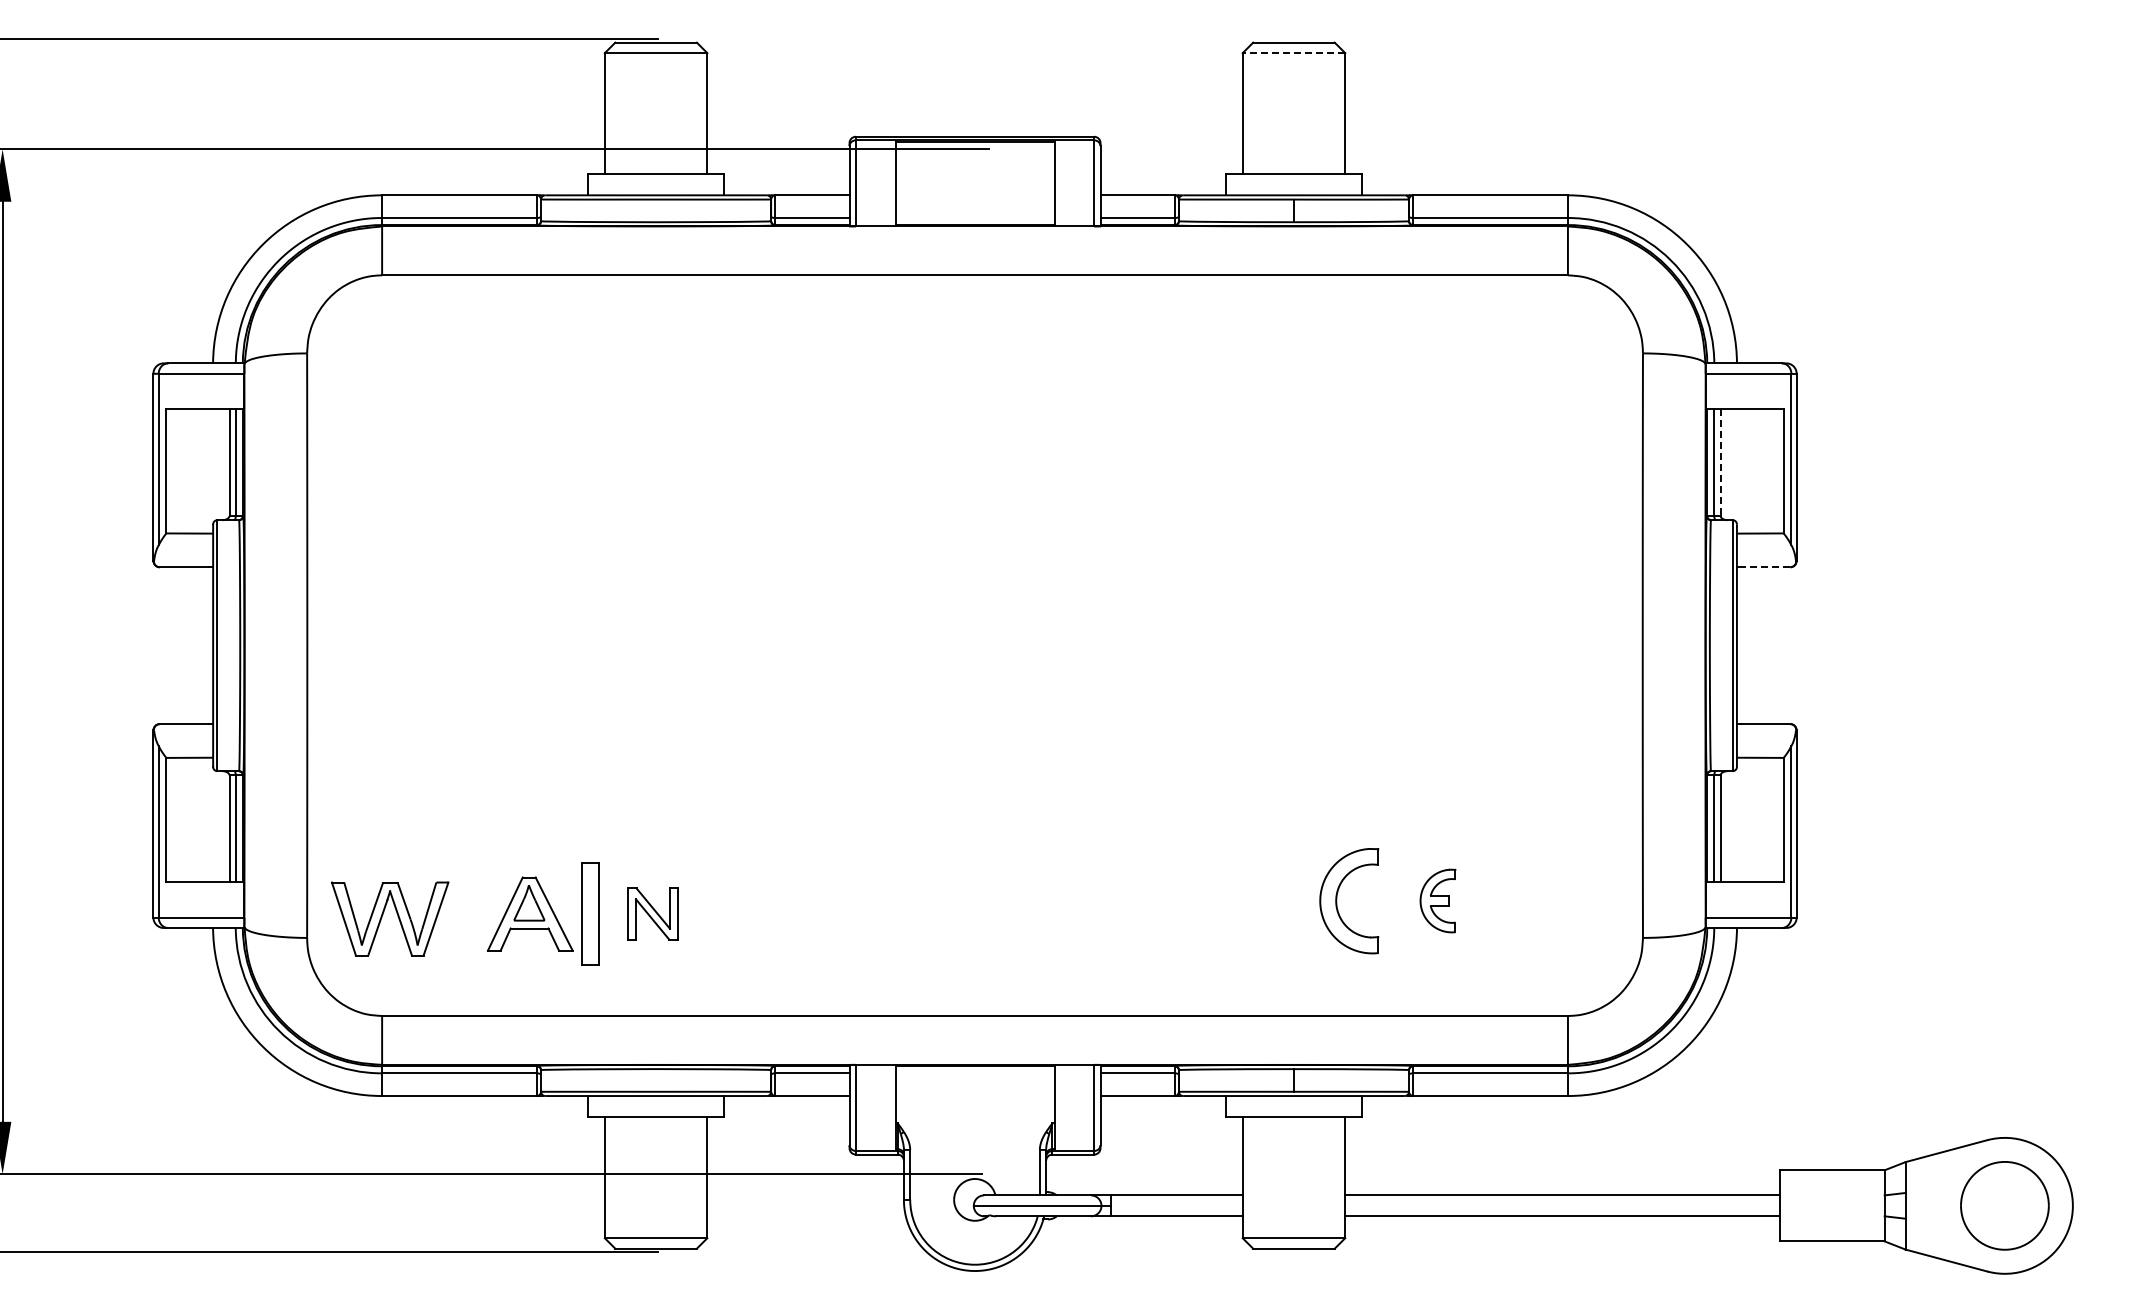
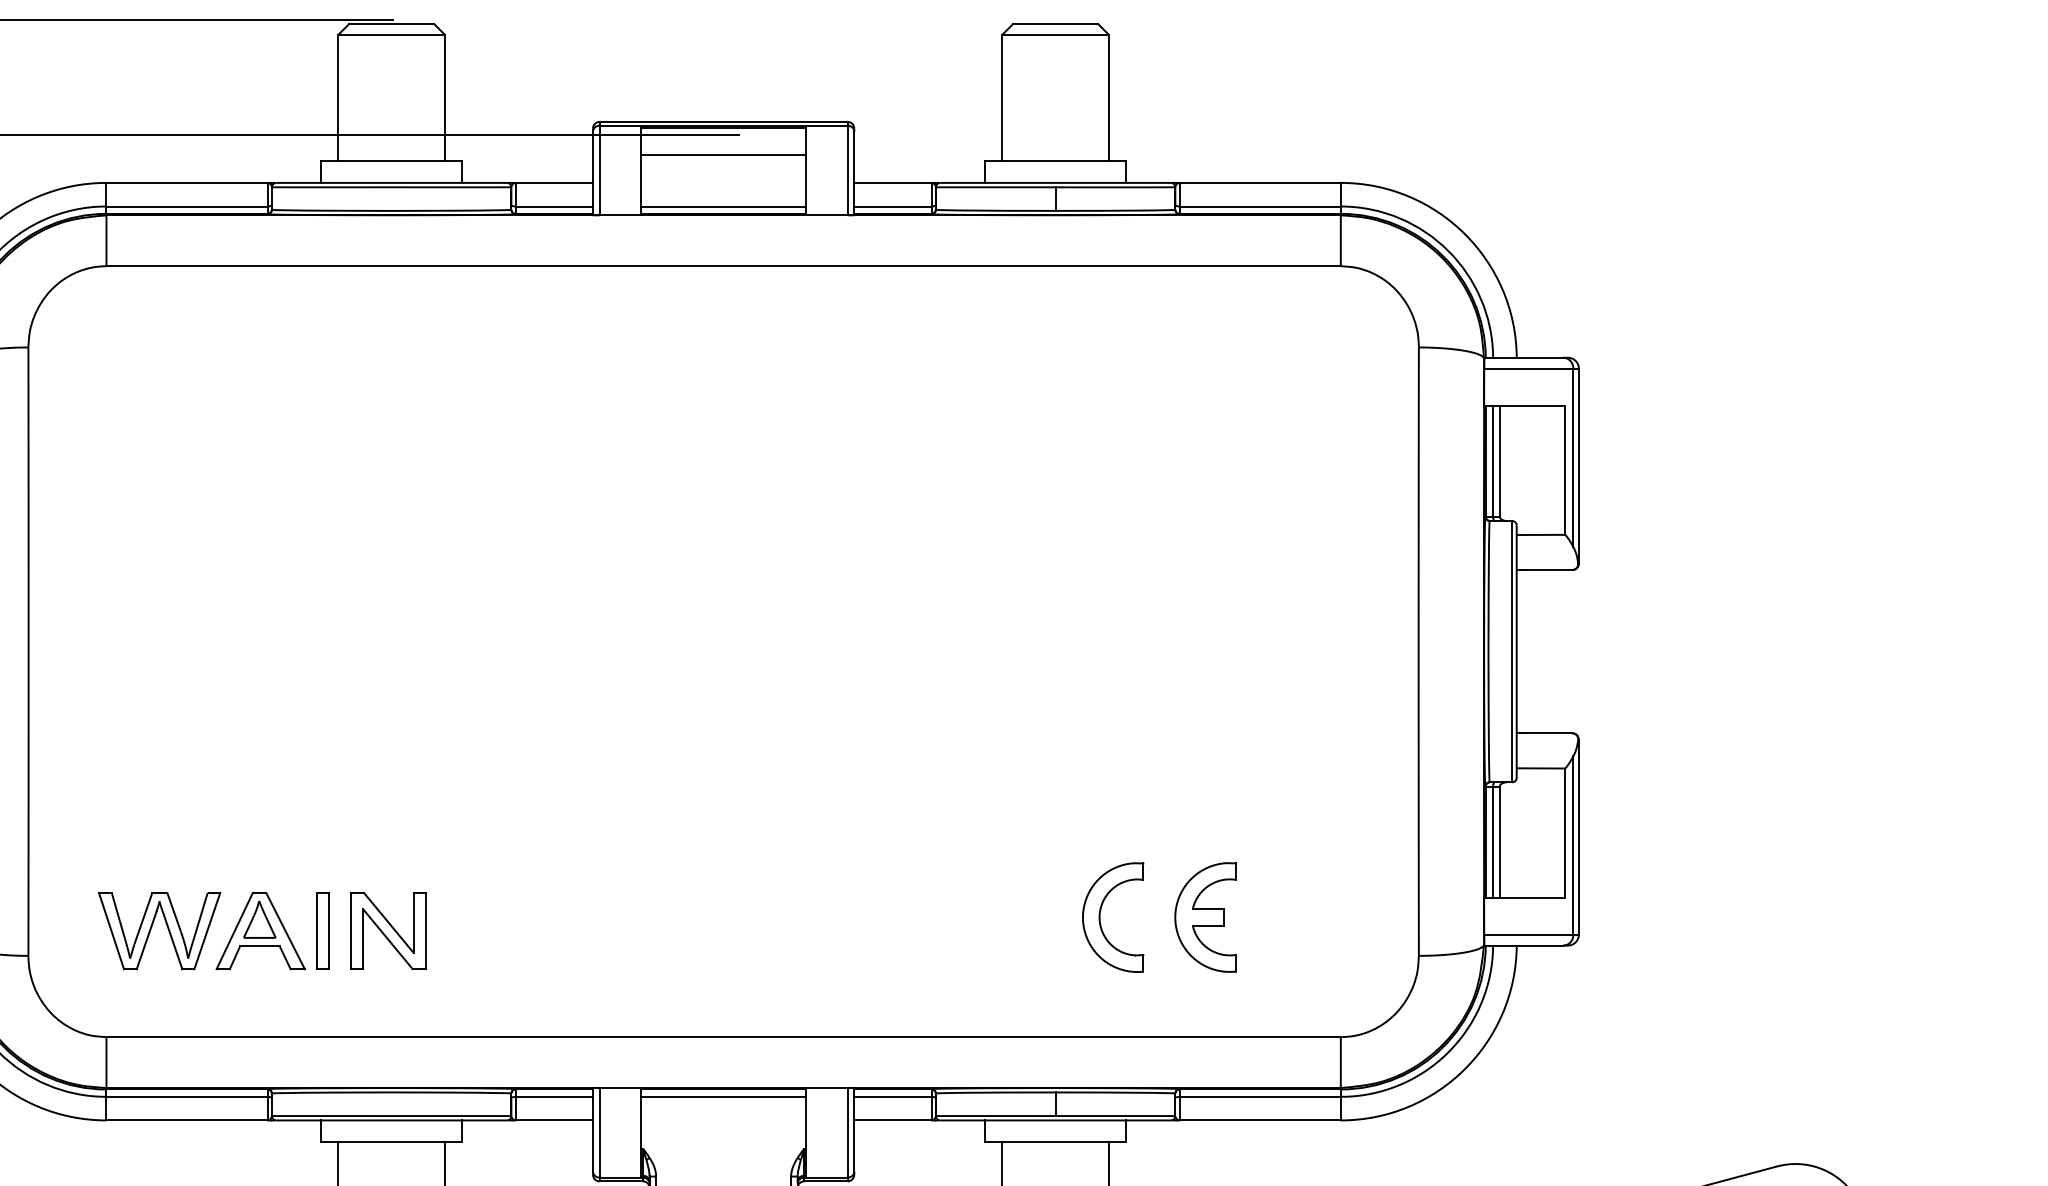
line: (1293, 53) -> (1055, 35), dashed -> solid
line: (974, 168) -> (723, 154), added
line: (974, 218) -> (723, 207), added
line: (1720, 463) -> (1499, 462), dashed -> solid
line: (1765, 567) -> (1546, 570), dashed -> solid
part: (1437, 900) -> (1205, 916), size x1.67
part: (652, 913) -> (387, 930), size x1.43
part: (589, 914) -> (322, 931), size x0.71
part: (397, 916) -> (167, 928), moved
line: (974, 1073) -> (723, 1096), added

